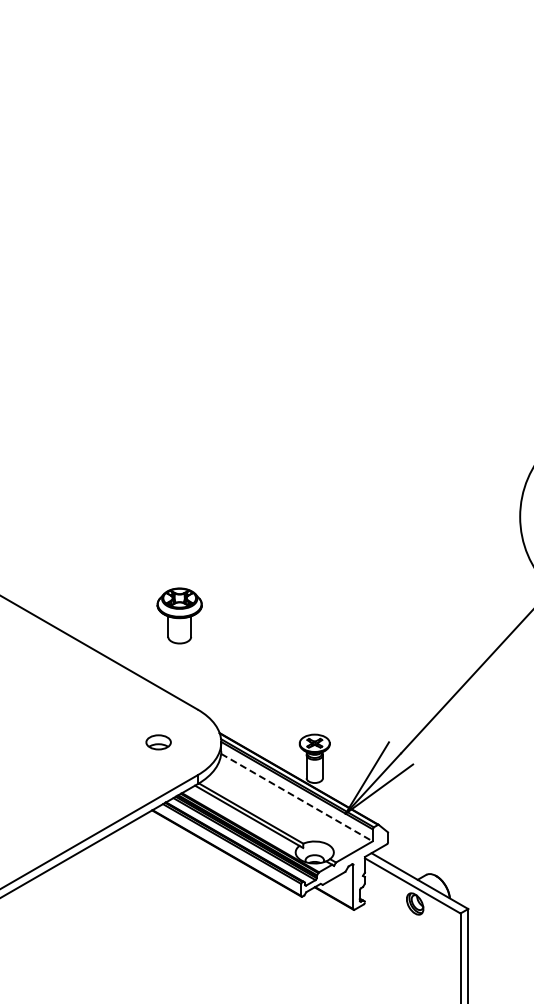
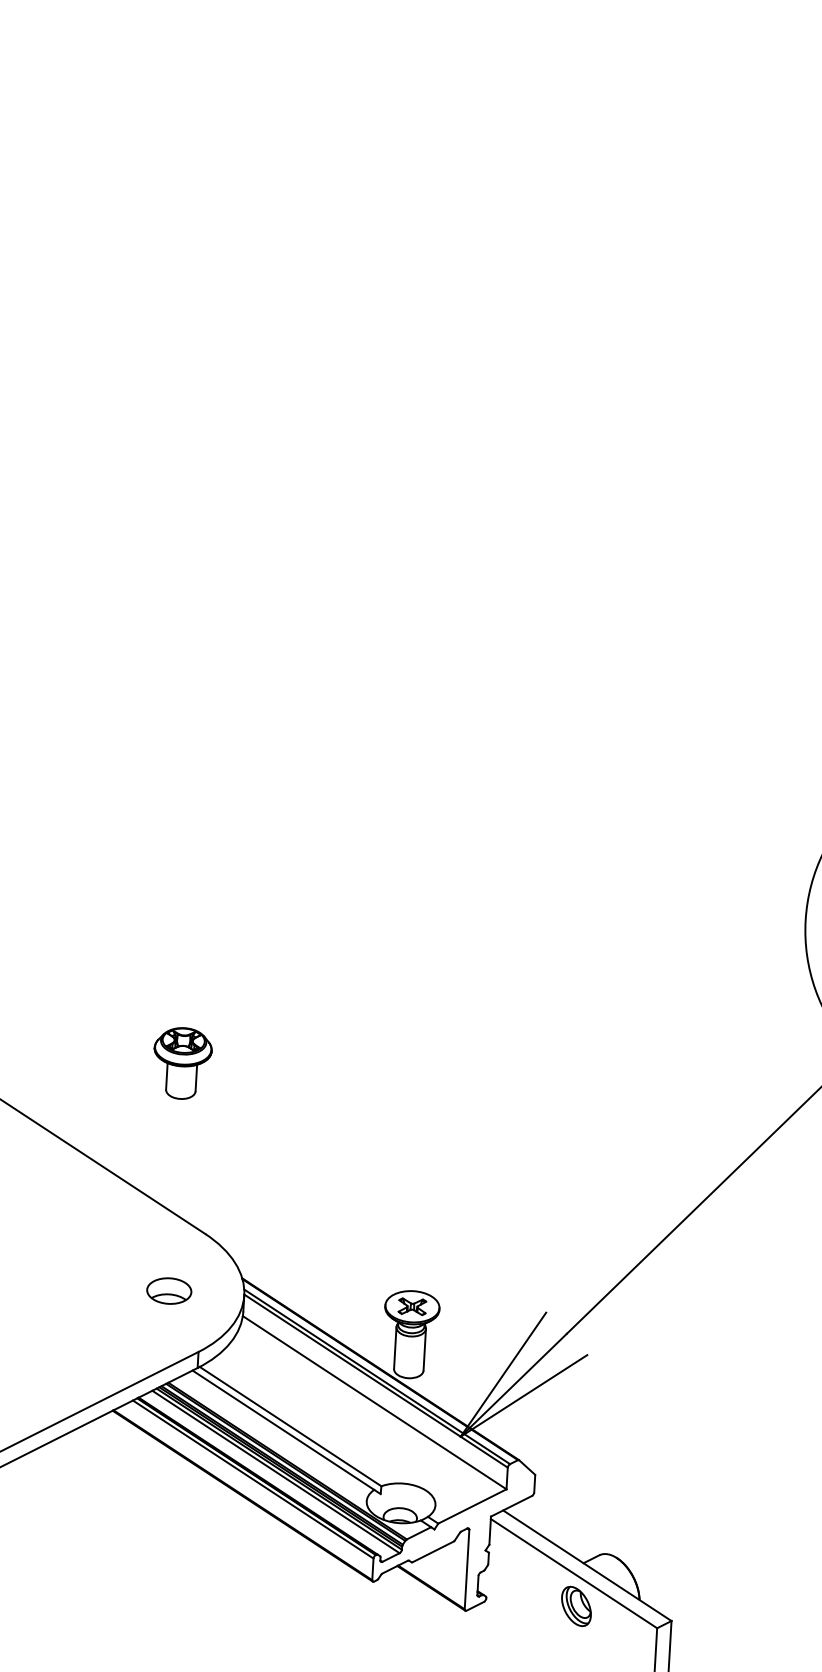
part: (179, 615) -> (182, 1062), size x0.71
part: (158, 742) -> (169, 1291), moved
line: (297, 797) -> (375, 1402), dashed -> solid

